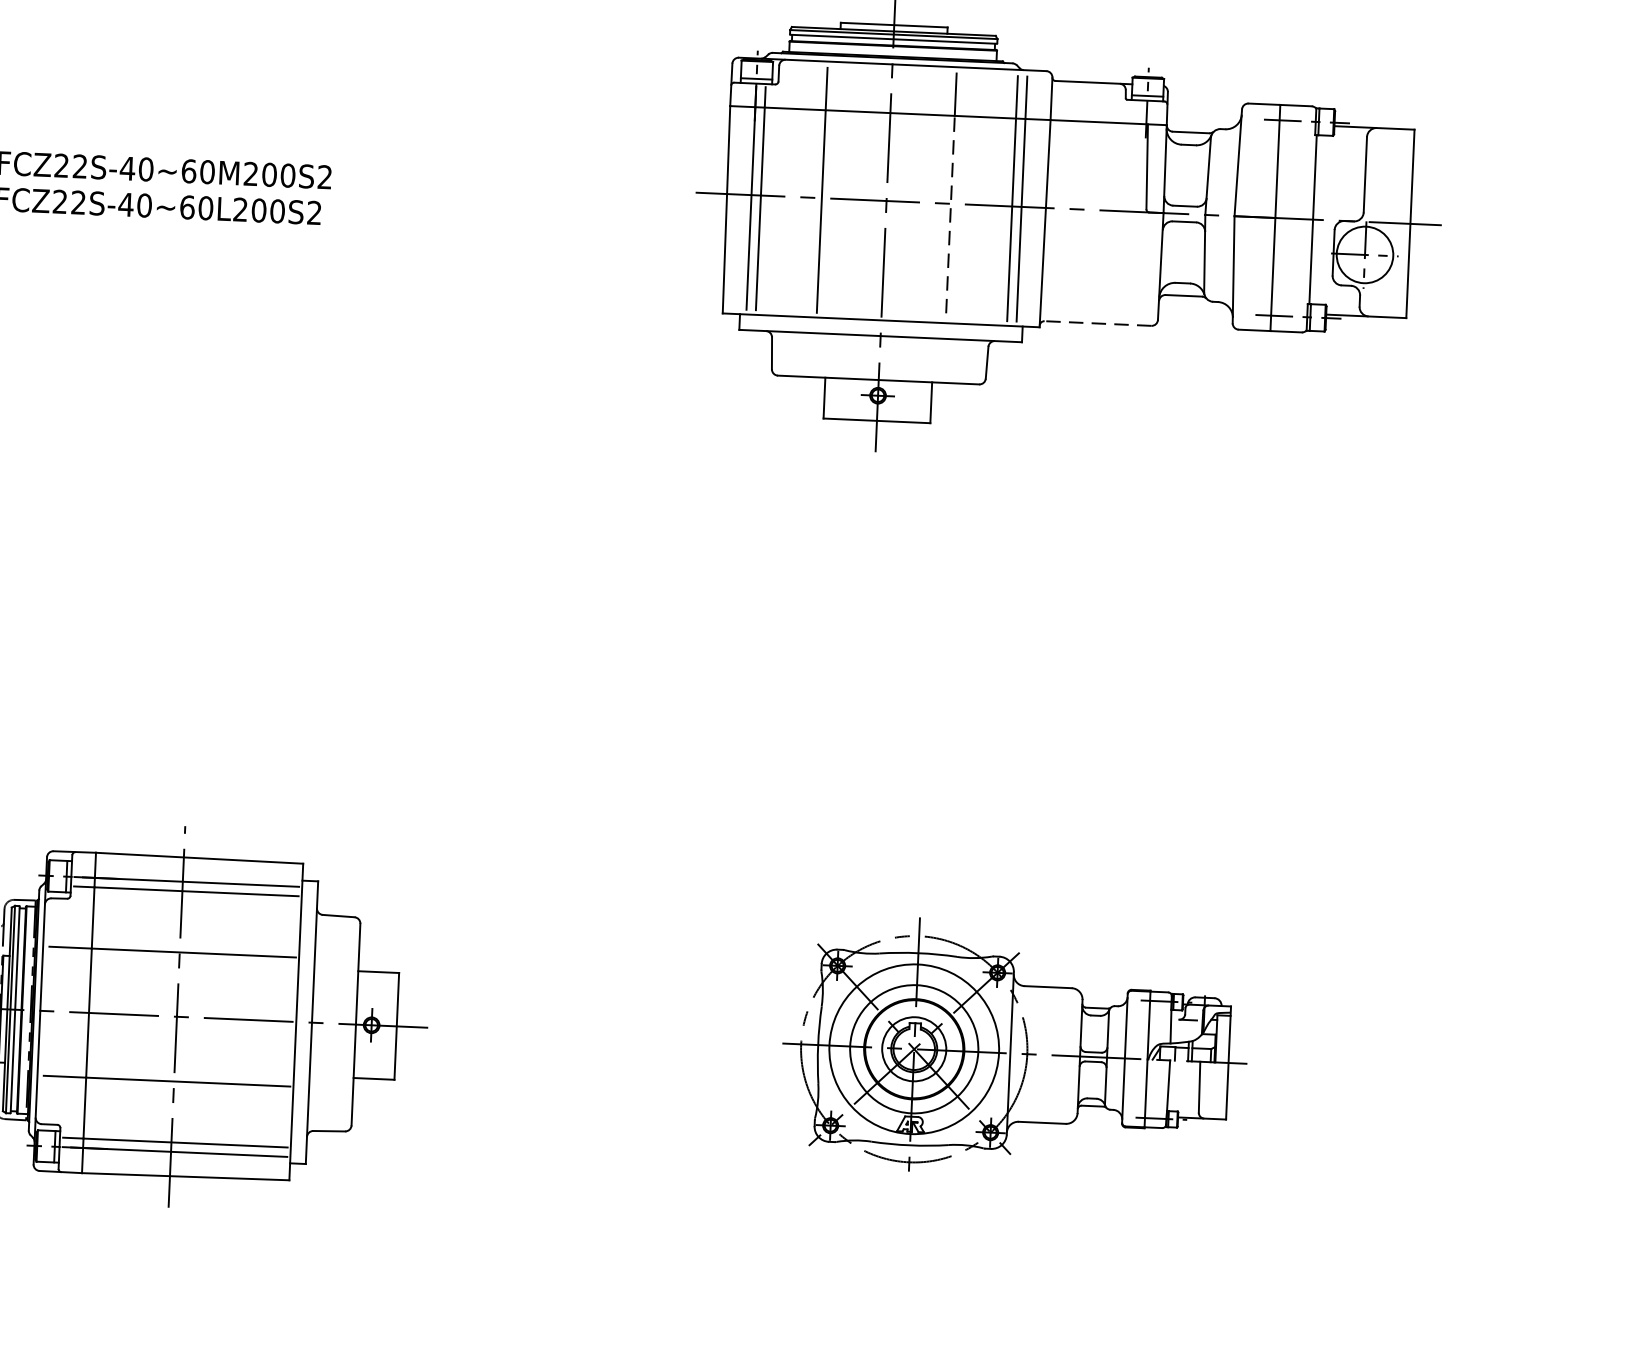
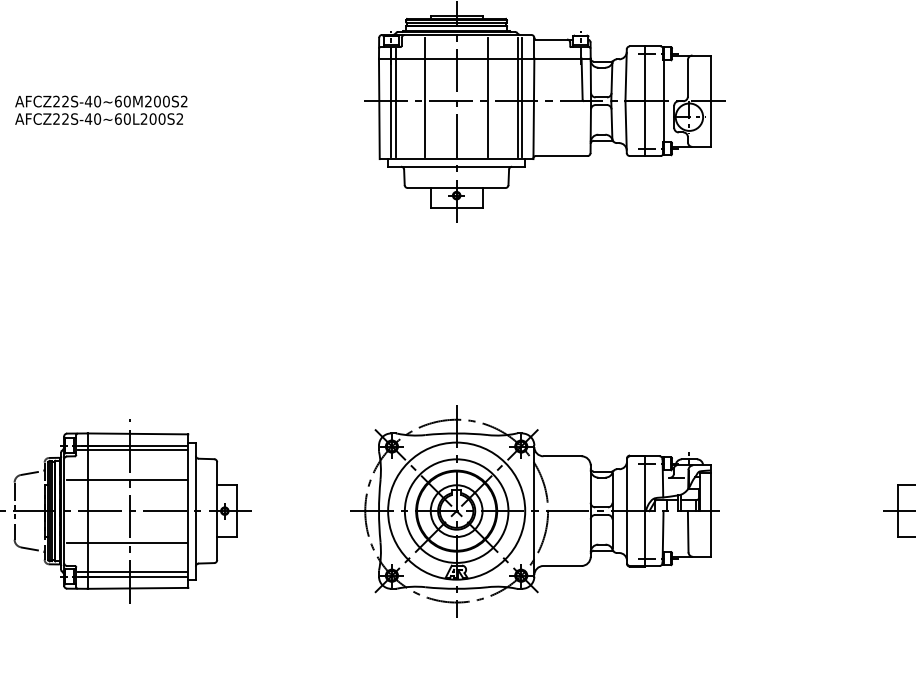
line: (949, 218) -> (487, 108), dashed -> solid
line: (1097, 324) -> (561, 156), dashed -> solid
part: (1010, 1053) -> (534, 511), size x1.67

